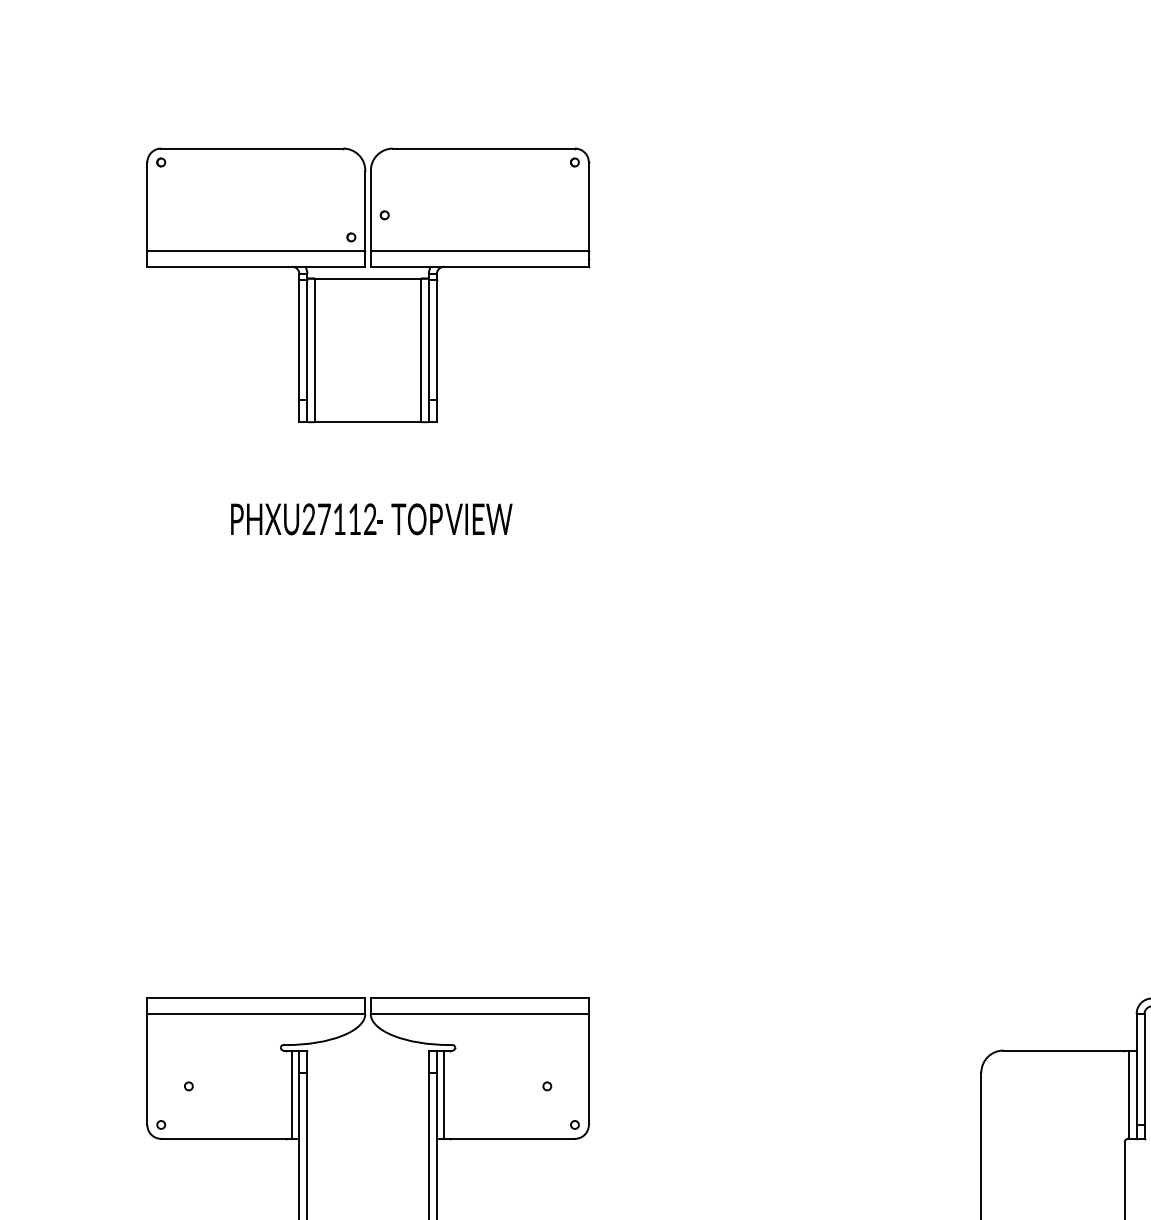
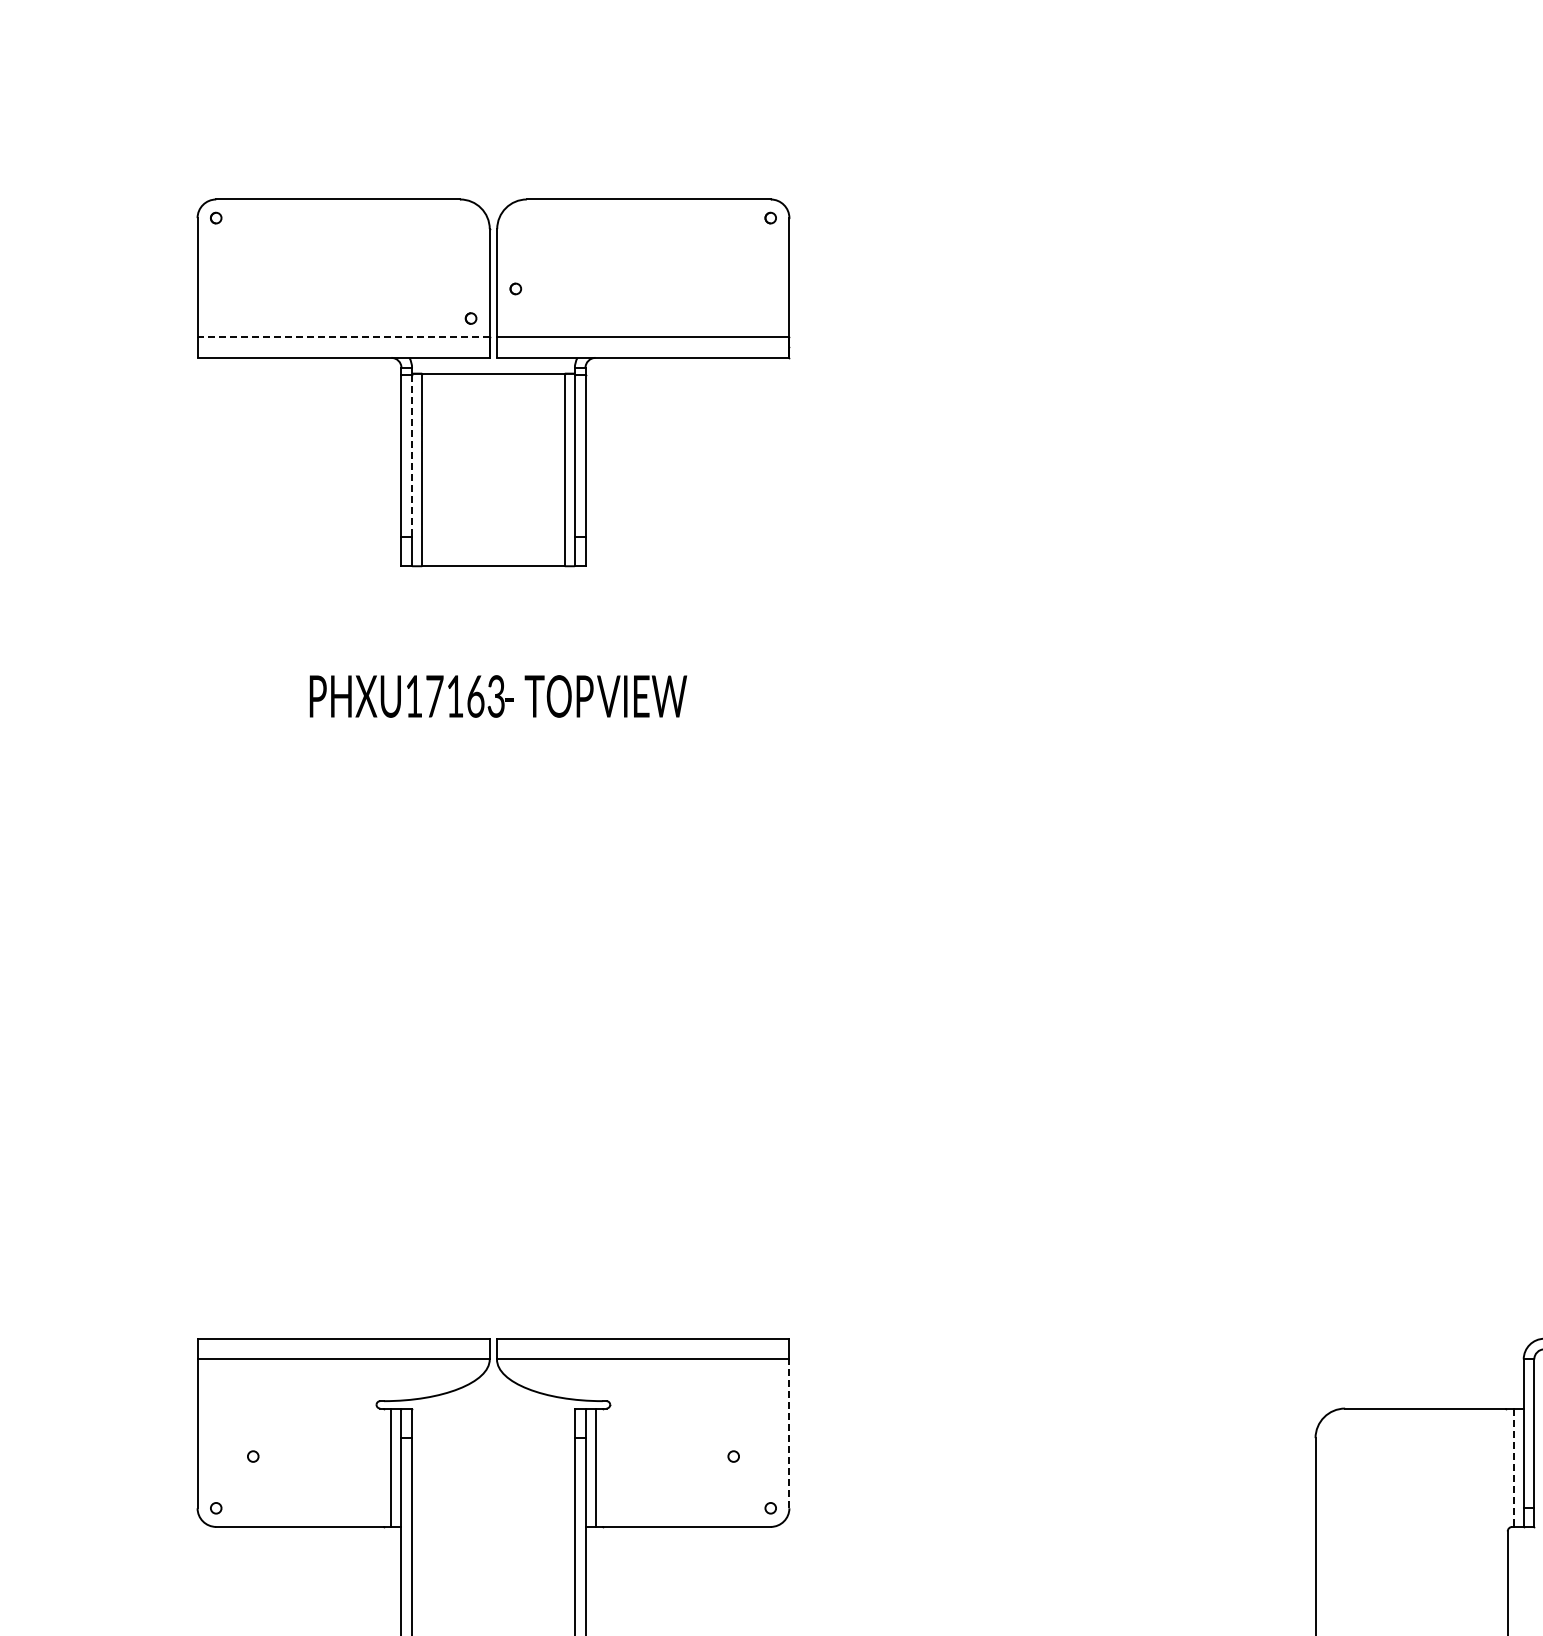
line: (256, 251) -> (343, 337), solid -> dashed
line: (307, 340) -> (412, 456), solid -> dashed
text: (339, 519) -> (454, 696), PHXU27112 -> PHXU17163
line: (588, 1069) -> (789, 1433), solid -> dashed
line: (1129, 1095) -> (1513, 1468), solid -> dashed

